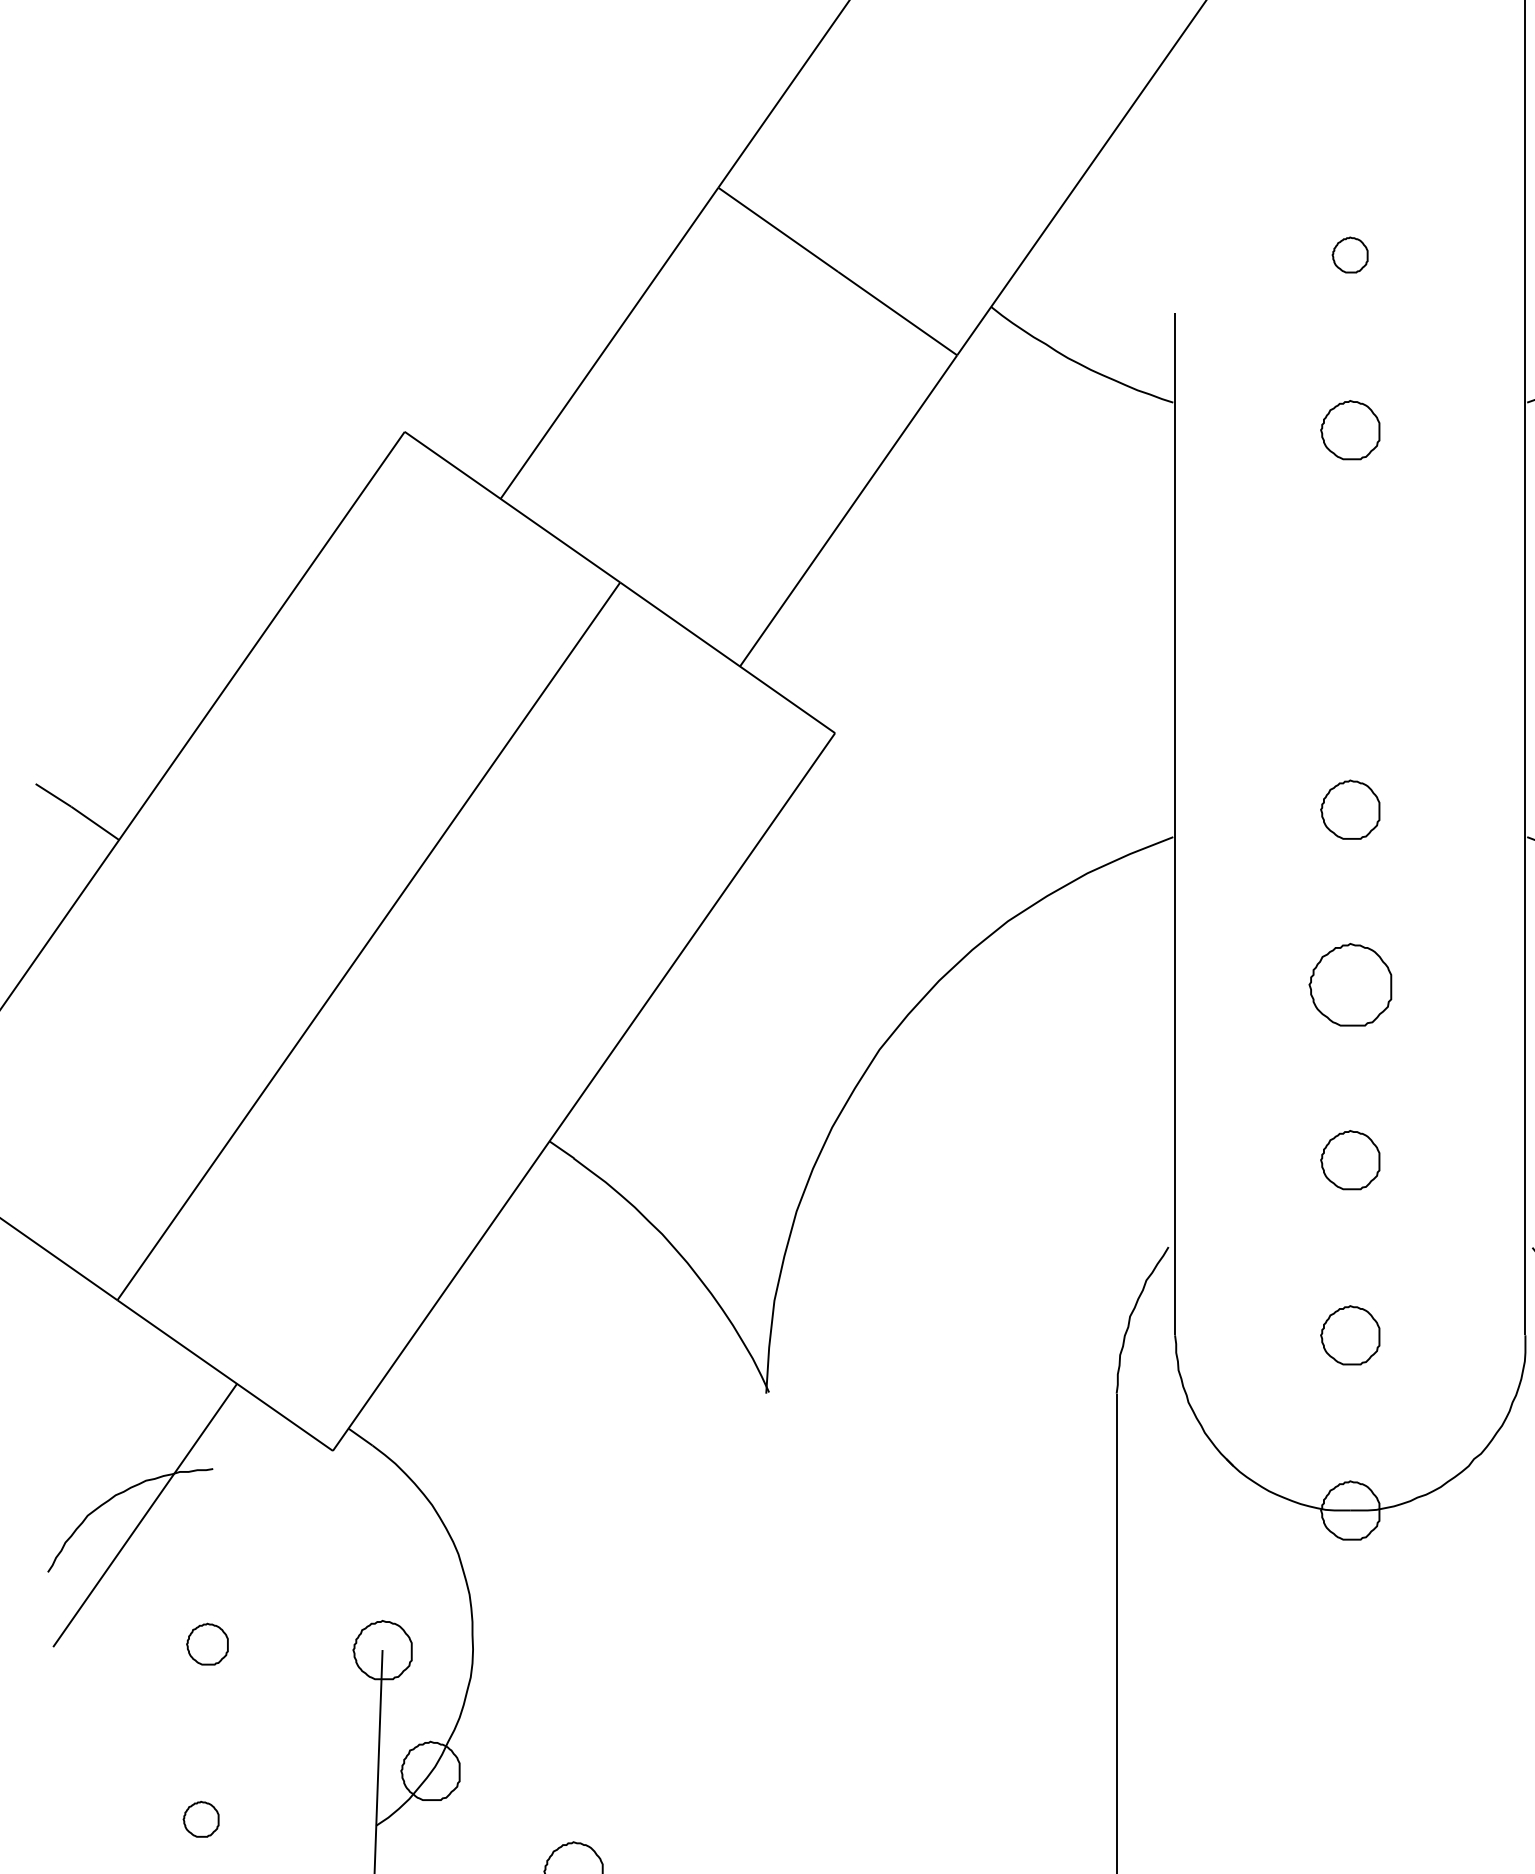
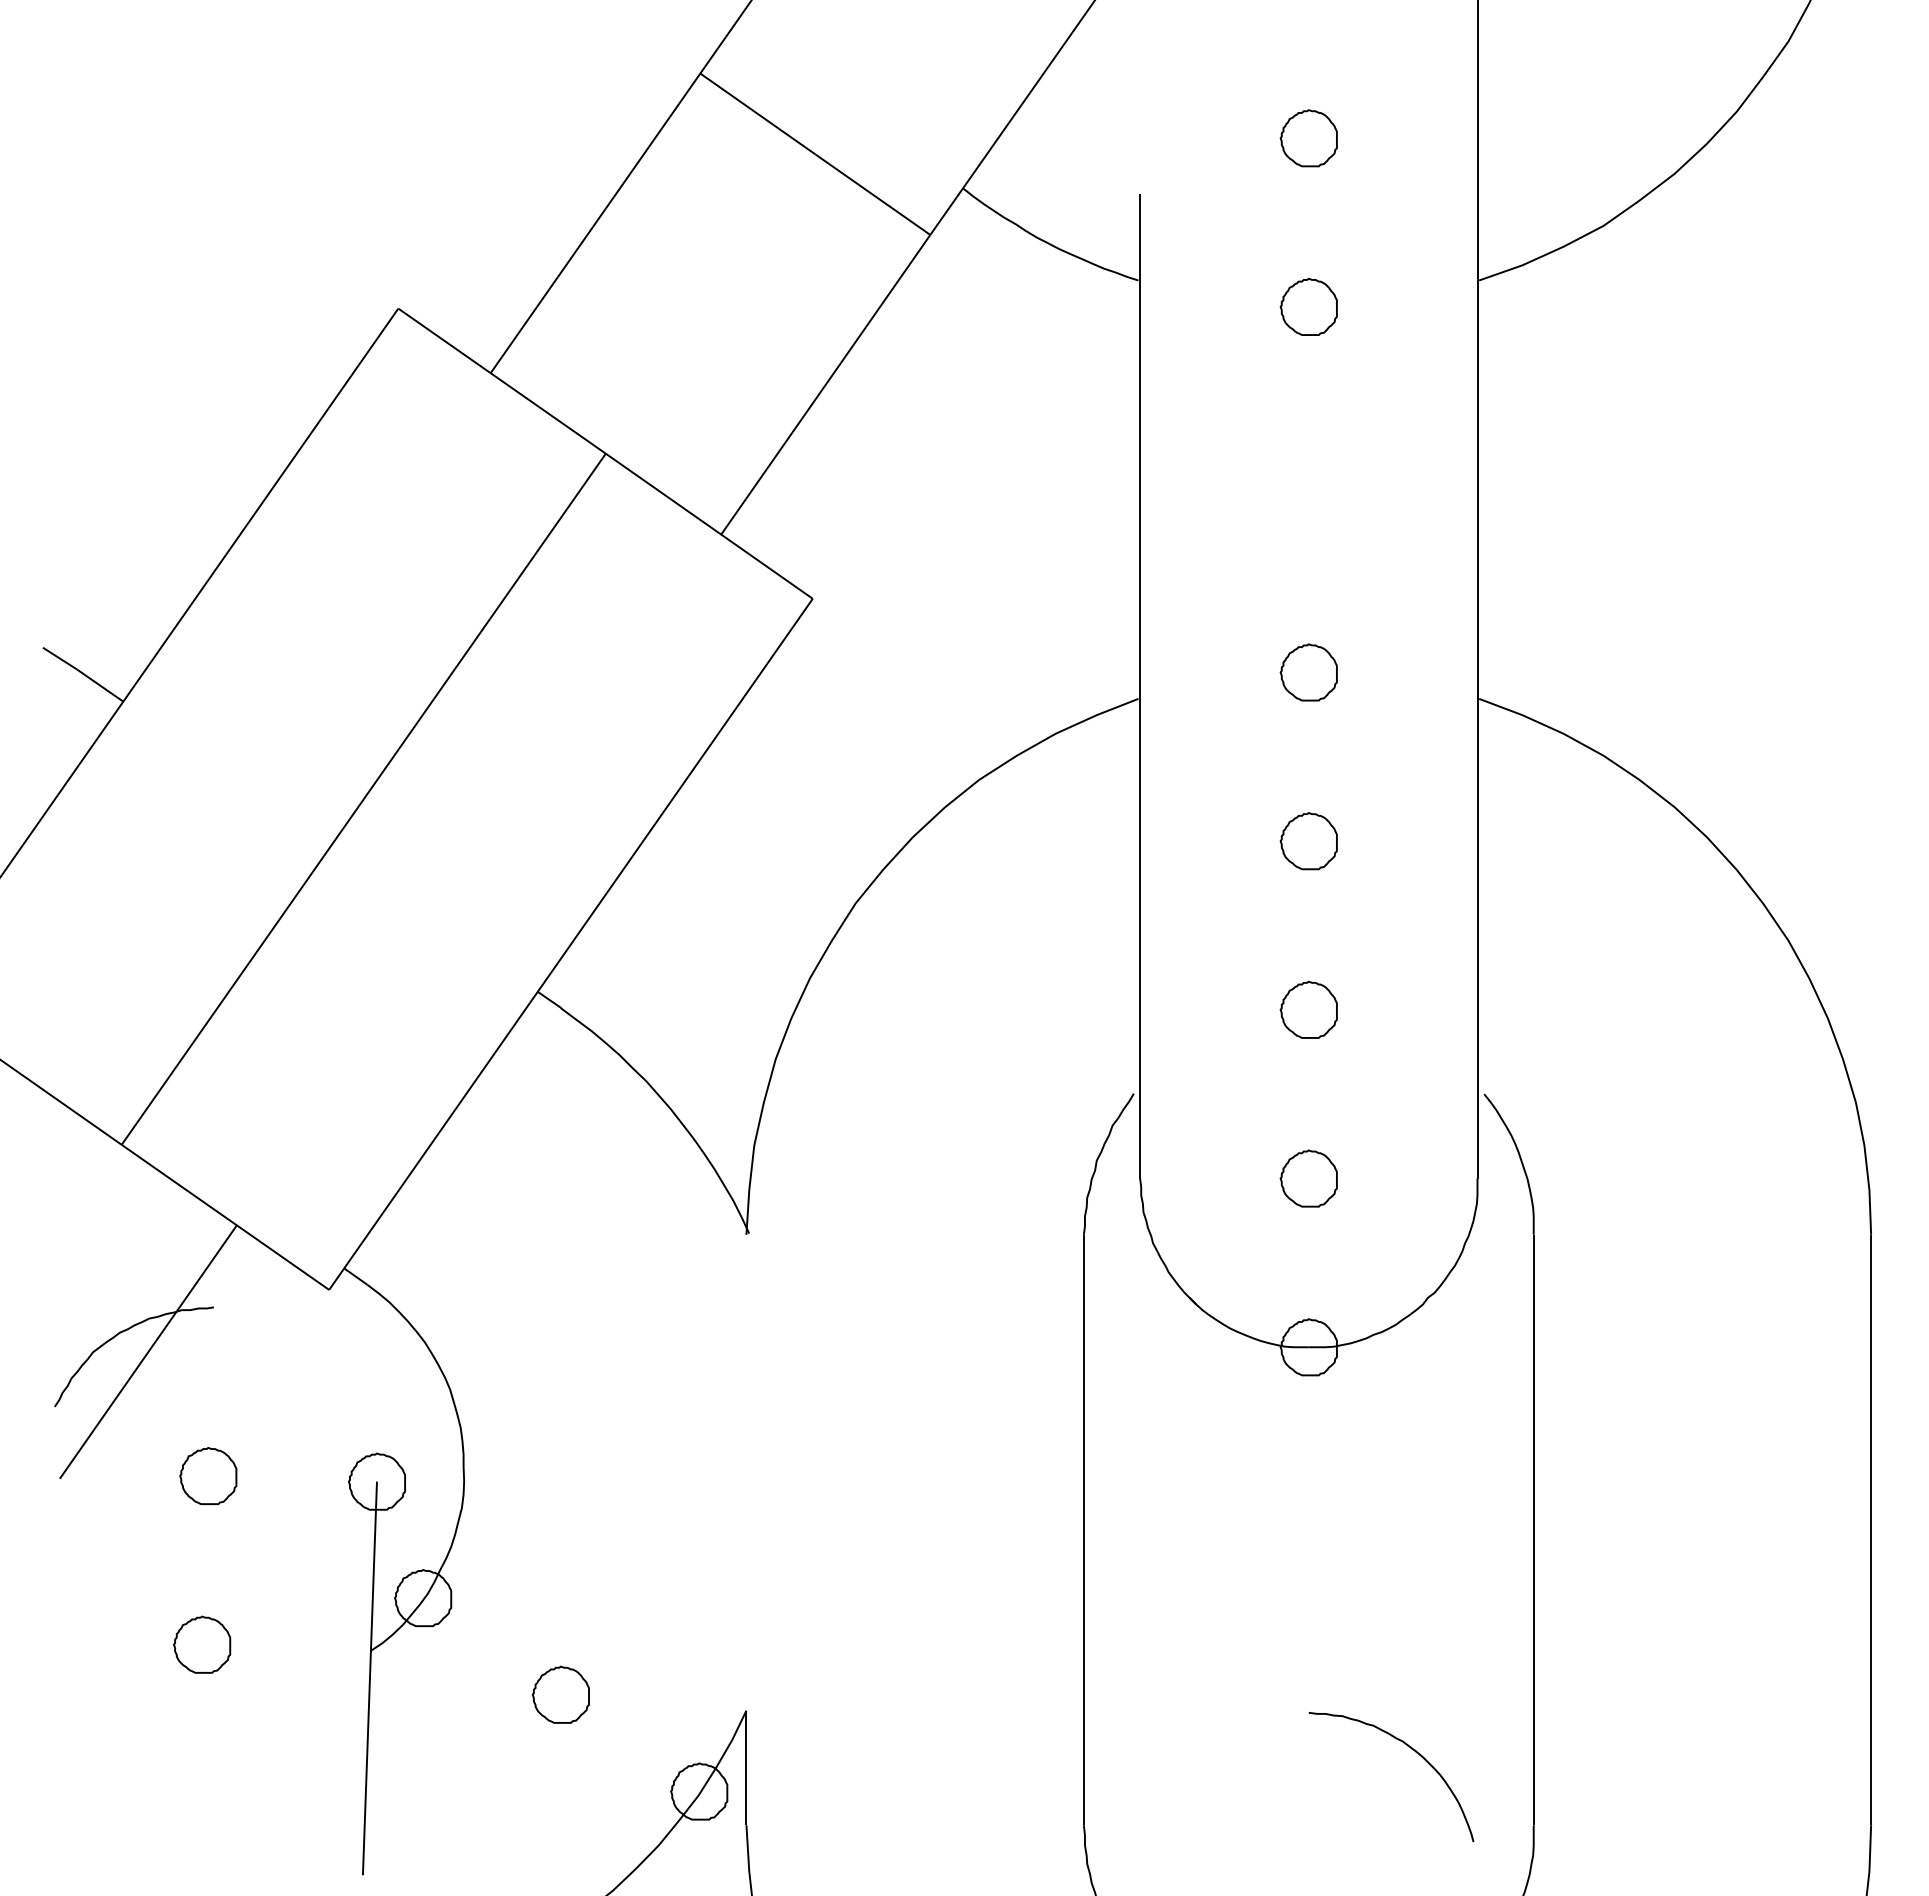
part: (1349, 255) -> (1308, 138), size x1.67
part: (1349, 985) -> (1308, 841), size x0.71
part: (207, 1643) -> (208, 1475), size x1.43
part: (201, 1819) -> (202, 1644), size x1.67

